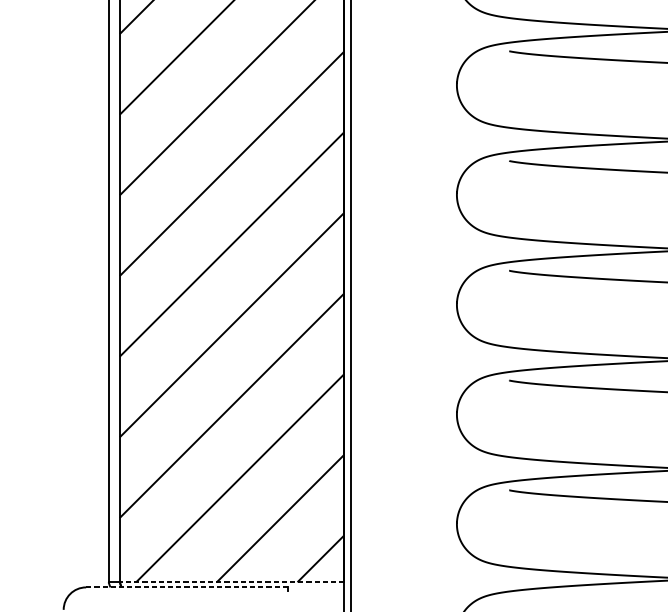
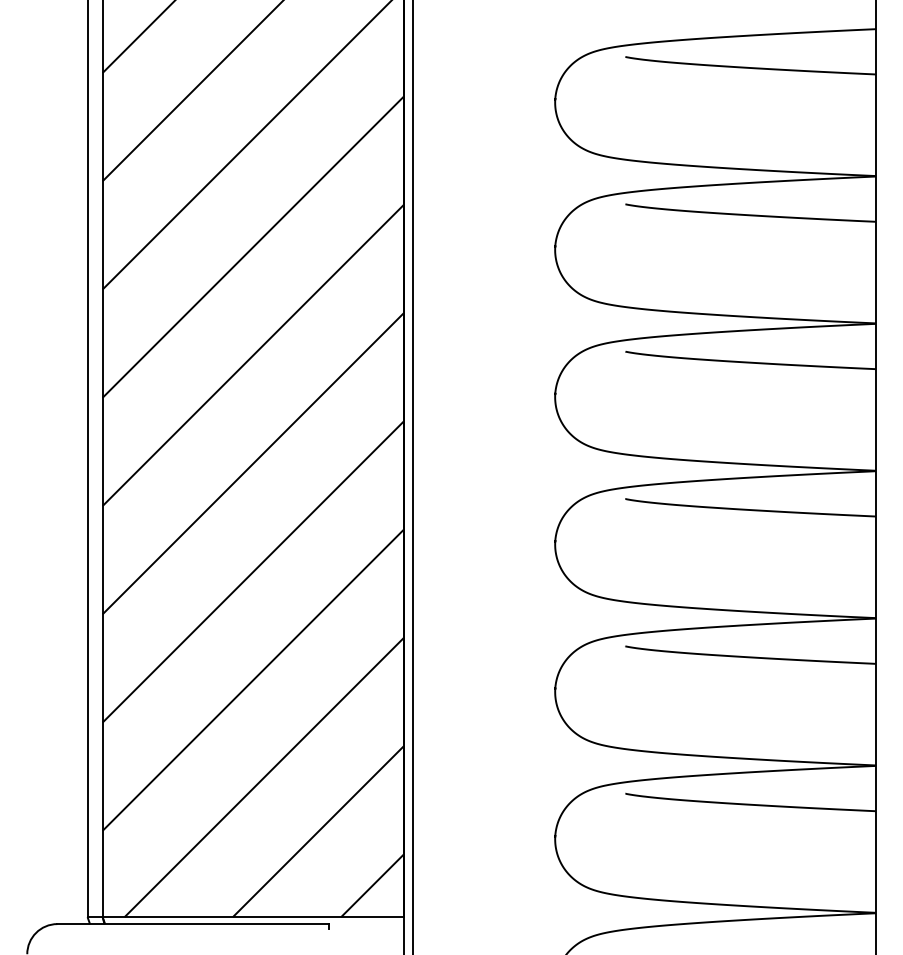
line: (232, 582) -> (253, 917), dashed -> solid
line: (187, 587) -> (193, 924), dashed -> solid

